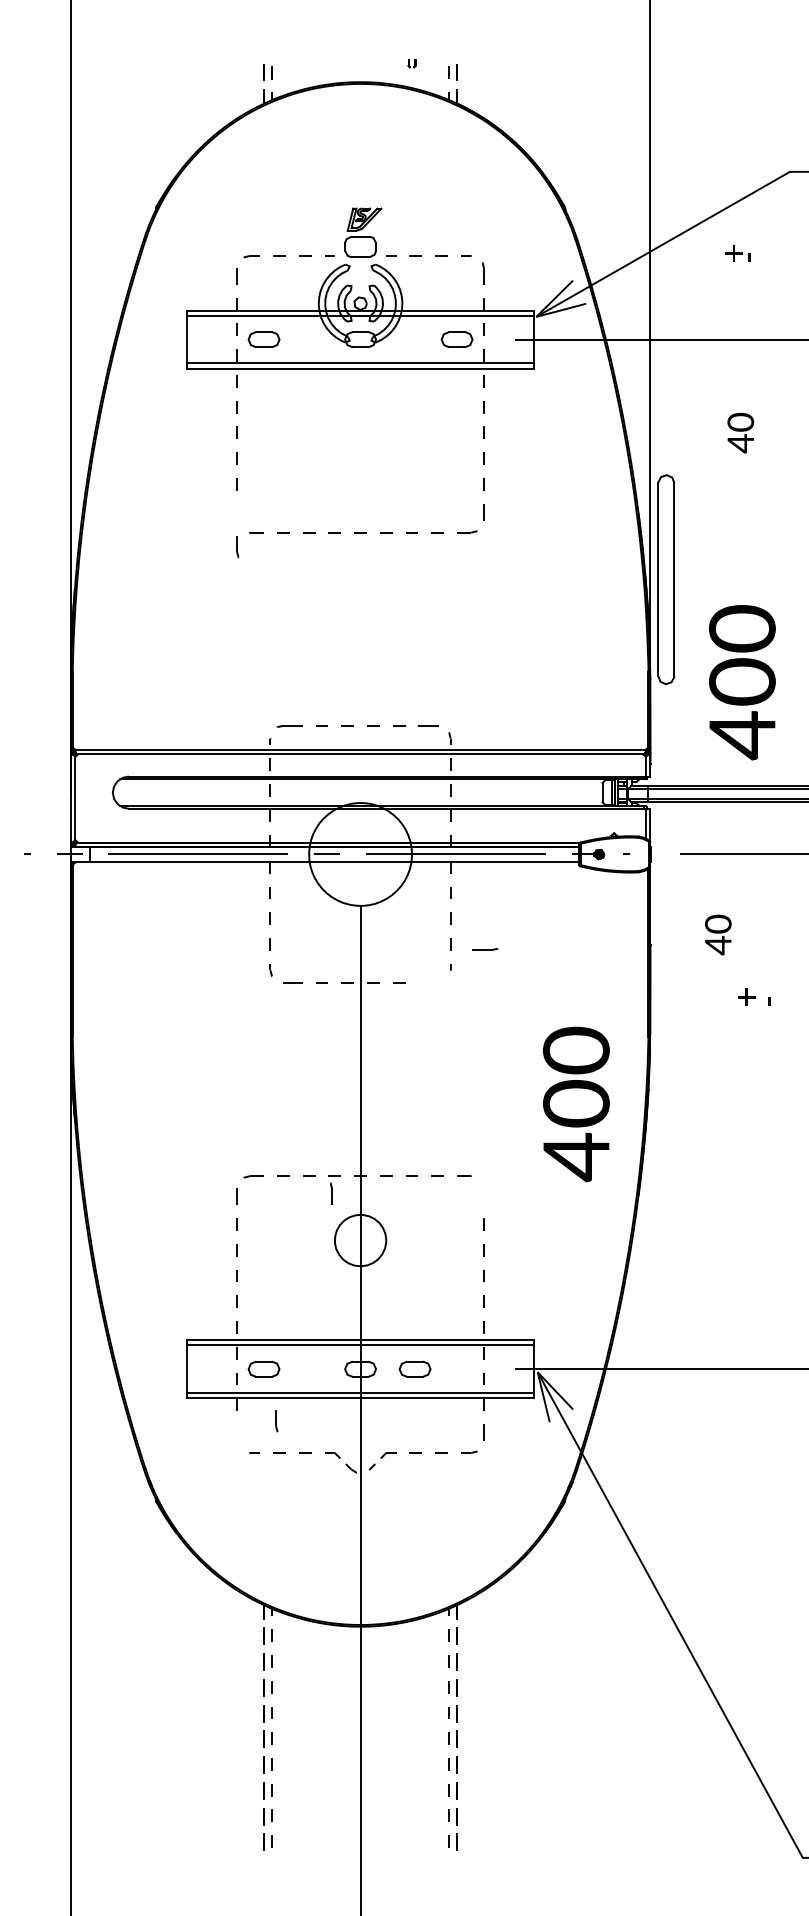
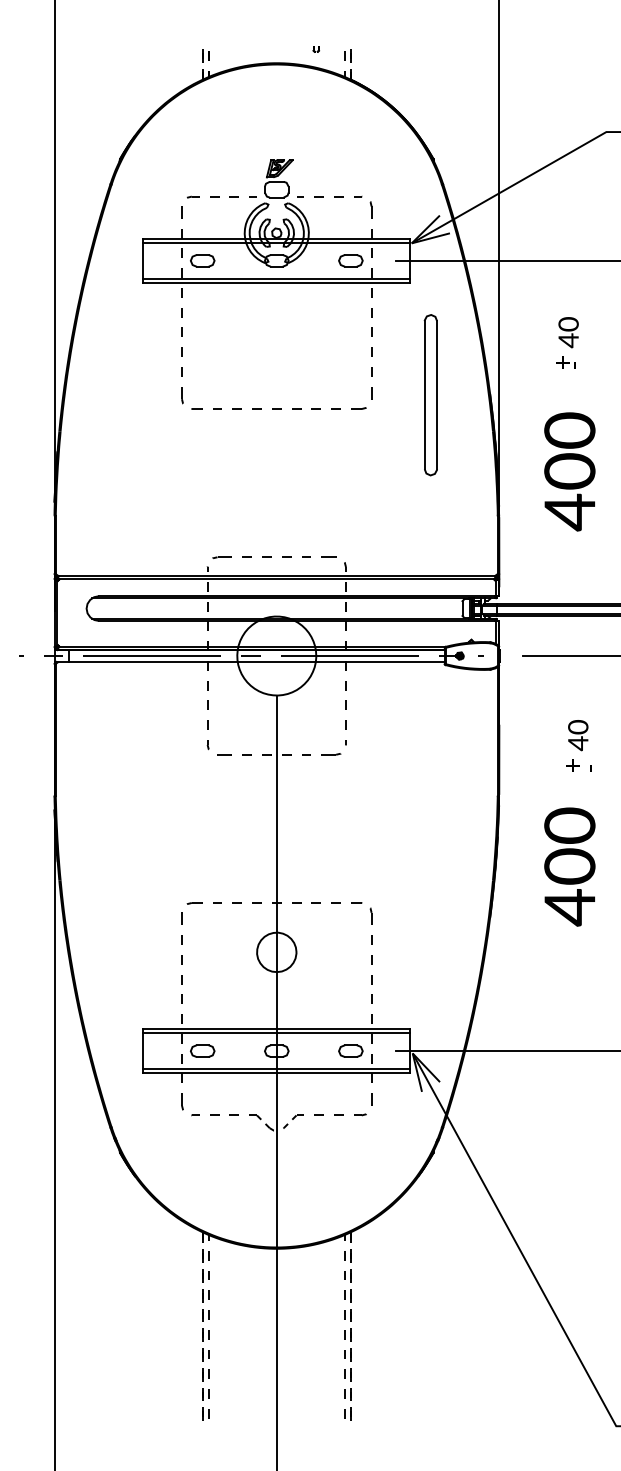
text: (737, 253) -> (566, 362), moved
part: (237, 547) -> (182, 395), moved
part: (666, 579) -> (431, 395), moved
text: (742, 682) -> (569, 471), moved
text: (718, 934) -> (578, 735), moved
line: (485, 949) -> (331, 754), moved
text: (576, 1104) -> (569, 867), moved
line: (331, 1193) -> (371, 916), moved
part: (414, 1368) -> (350, 1050), moved
part: (276, 1421) -> (182, 1102), moved

